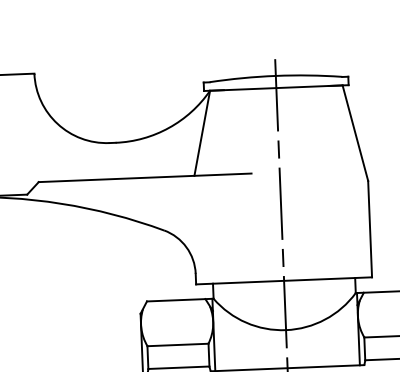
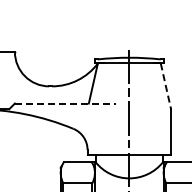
line: (356, 133) -> (166, 86), solid -> dashed
line: (145, 177) -> (65, 103), solid -> dashed

